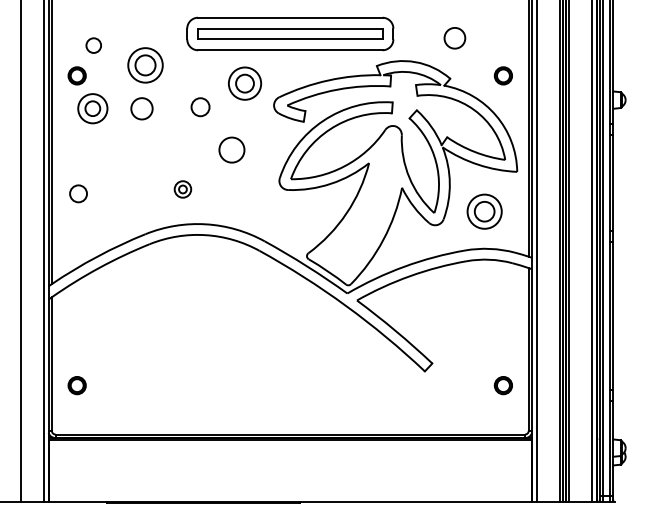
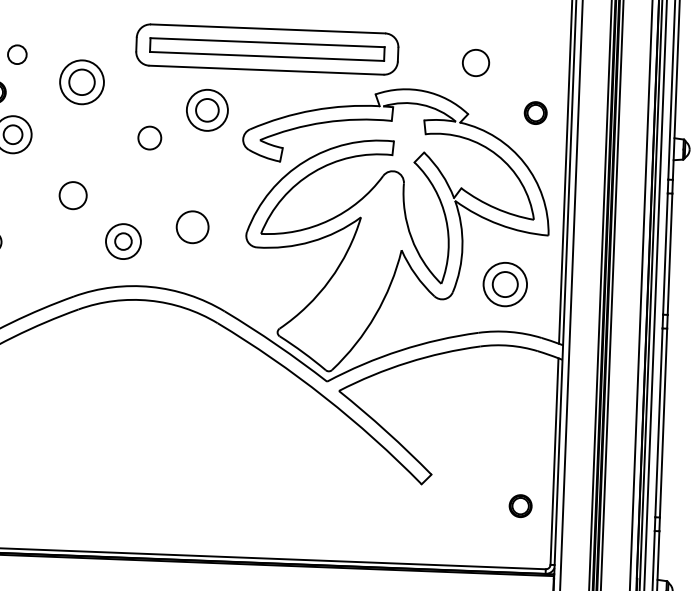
circle: (141, 108) -> (72, 195), moved
circle: (231, 149) -> (192, 226), moved
part: (182, 189) -> (122, 241), size x1.67

